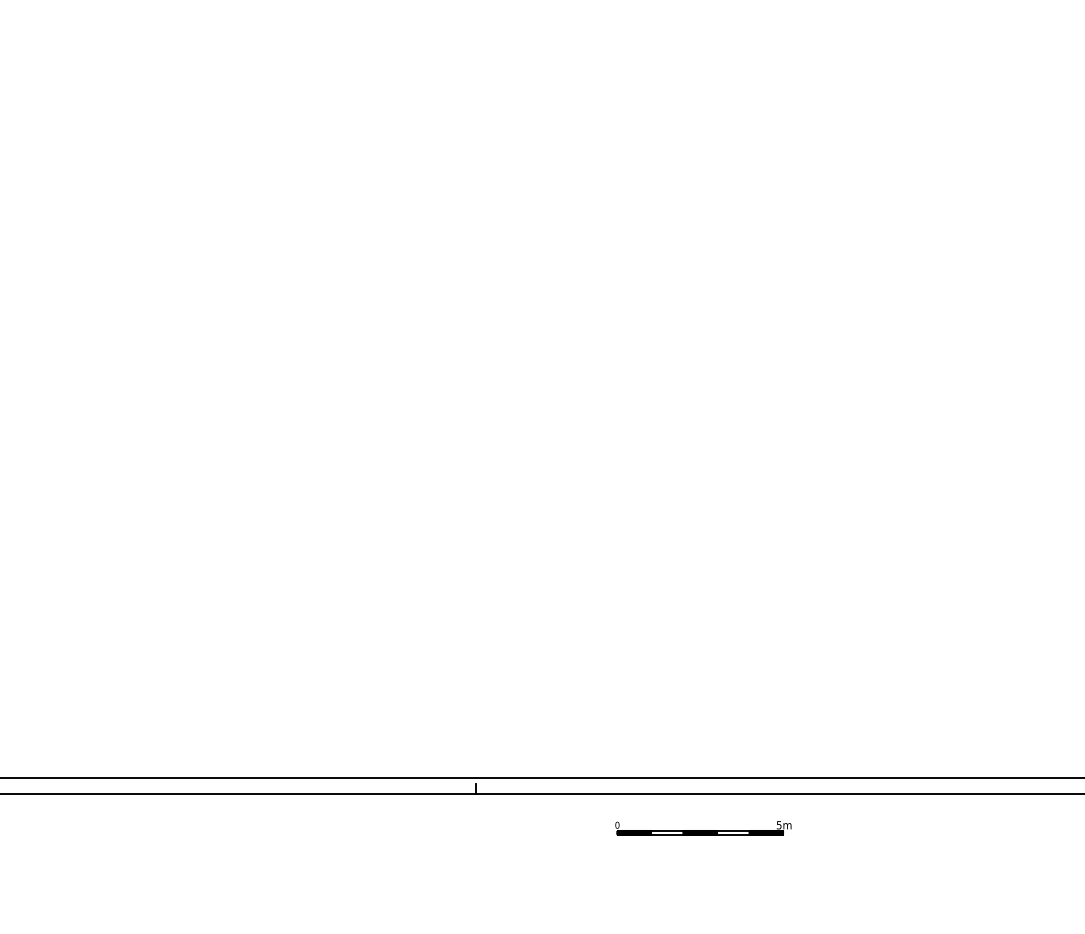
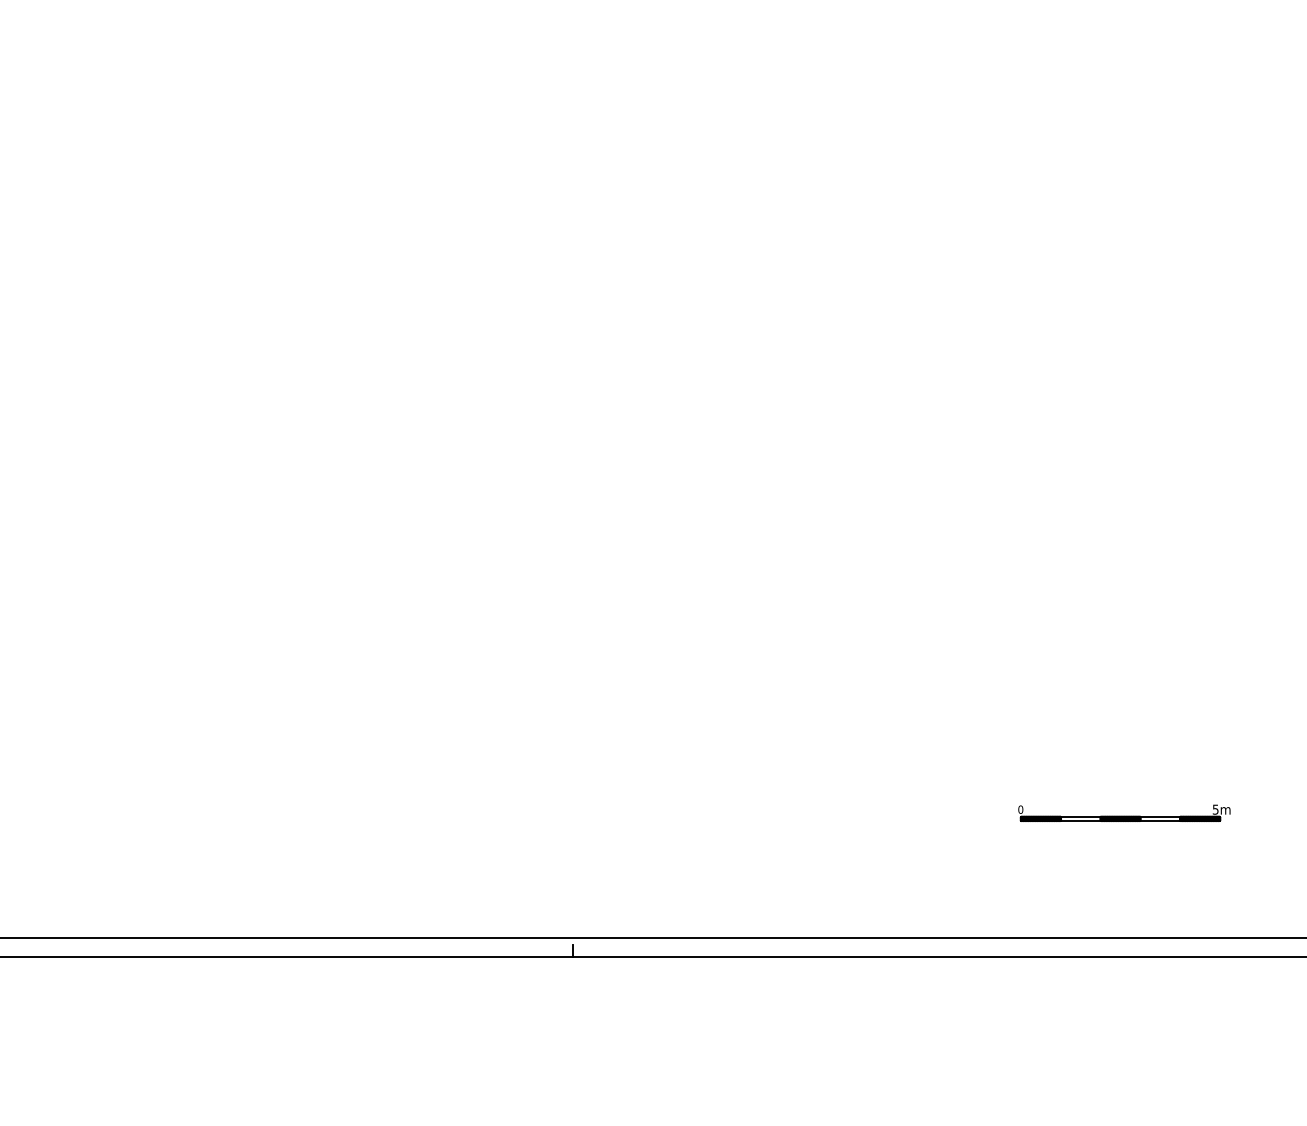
part: (703, 827) -> (1124, 812), moved

